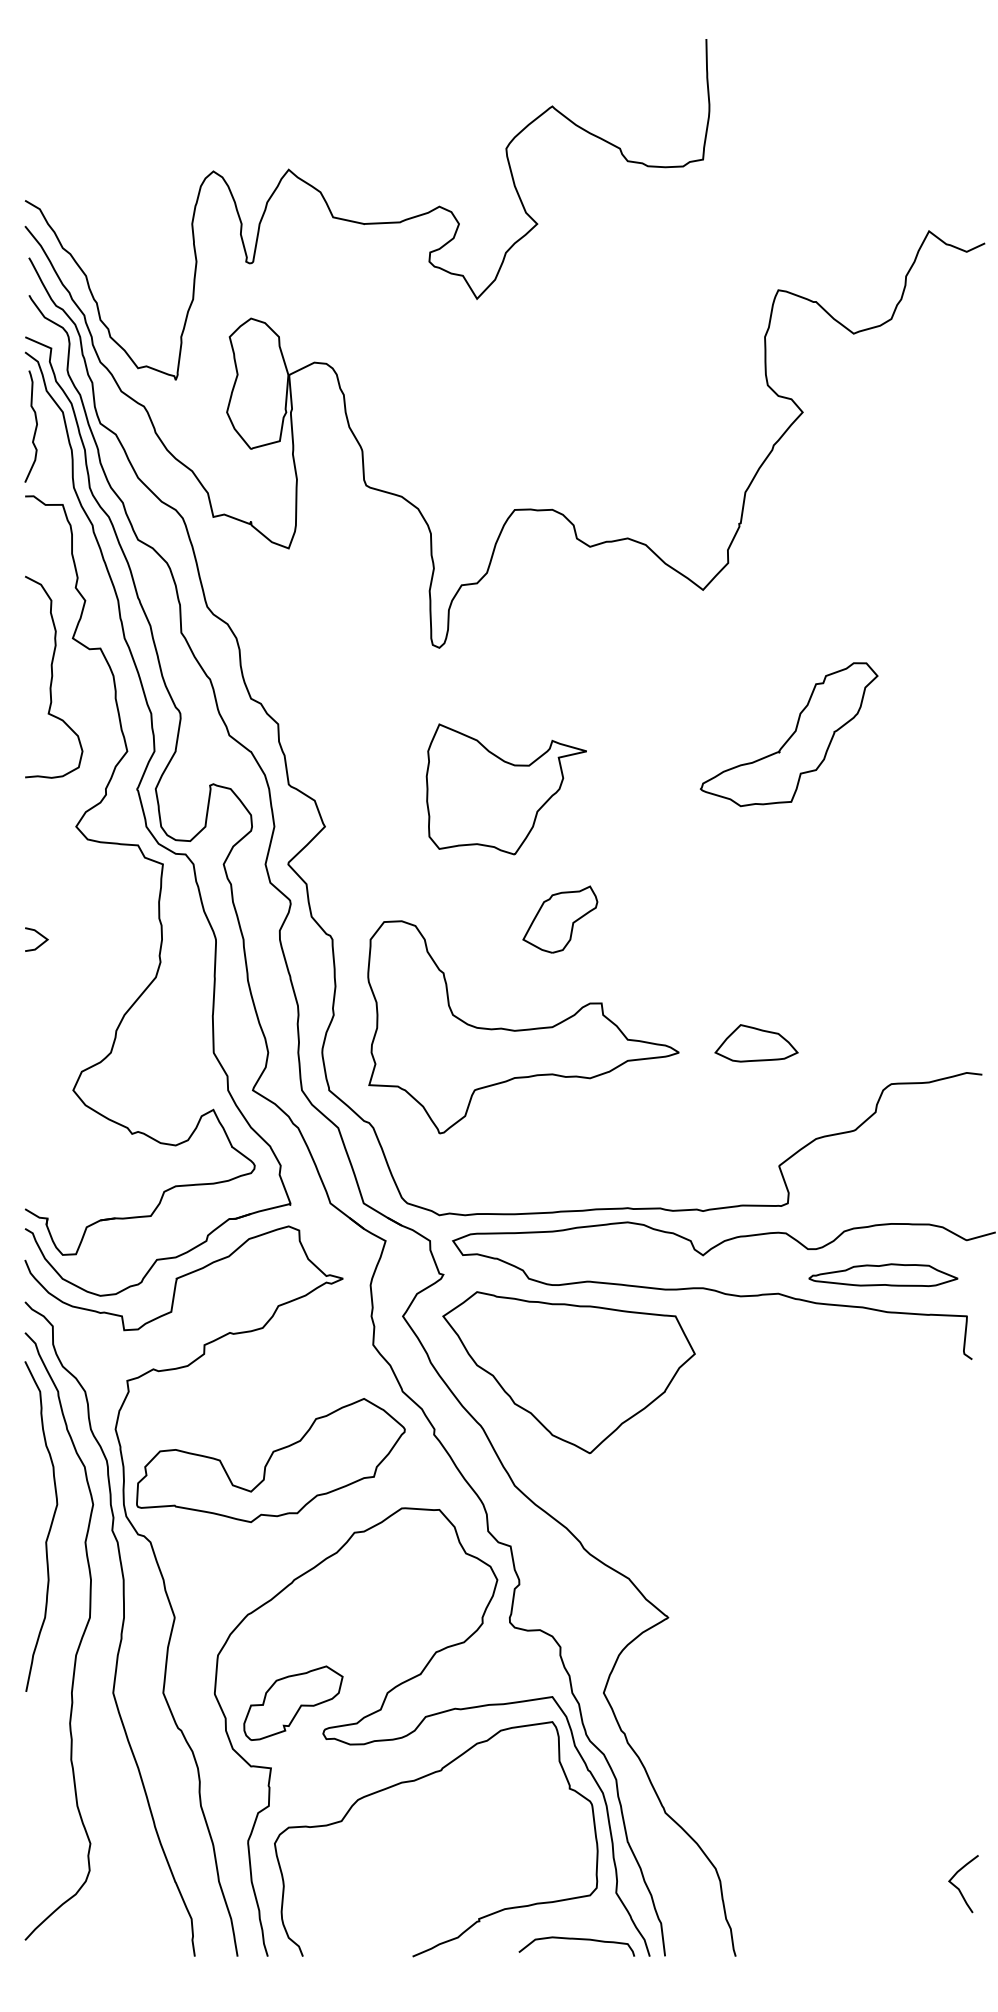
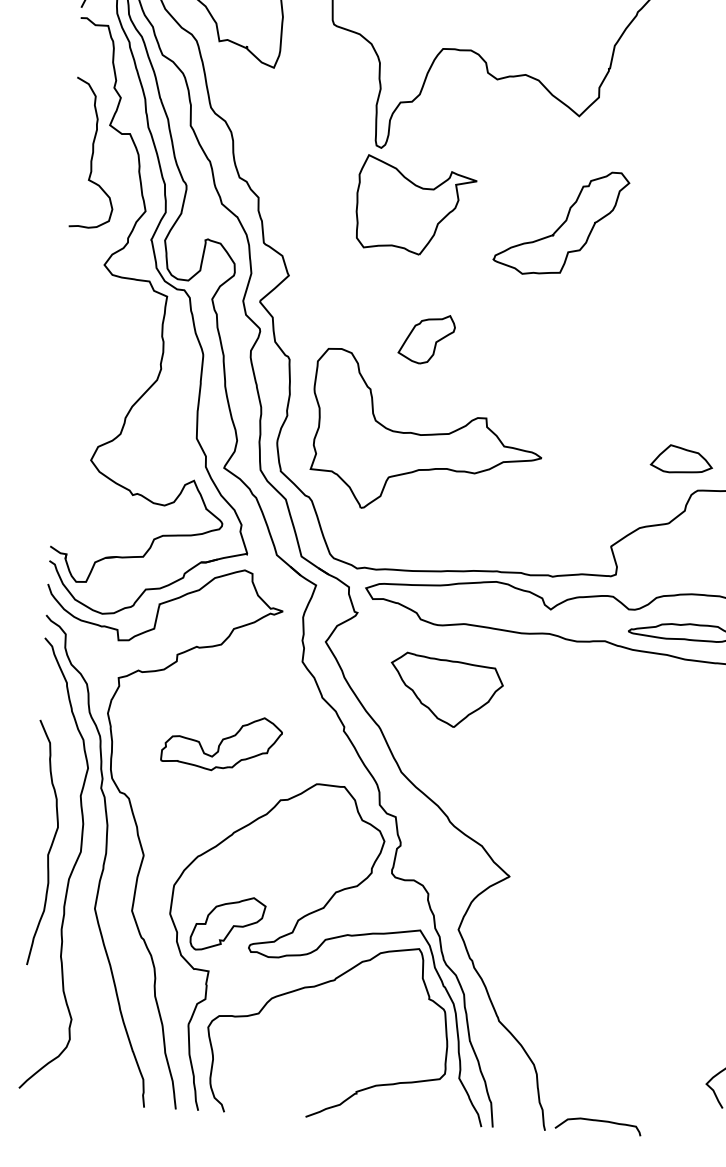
part: (788, 734) -> (560, 222), moved
part: (505, 789) -> (415, 206), moved
part: (560, 919) -> (426, 339), moved
line: (38, 934) -> (71, 343), removed
part: (756, 1043) -> (681, 459), moved
part: (568, 1372) -> (446, 690), size x0.6
part: (270, 1460) -> (221, 743), size x0.6
curve: (49, 1527) -> (51, 844), moved
curve: (576, 1939) -> (598, 1121), moved

